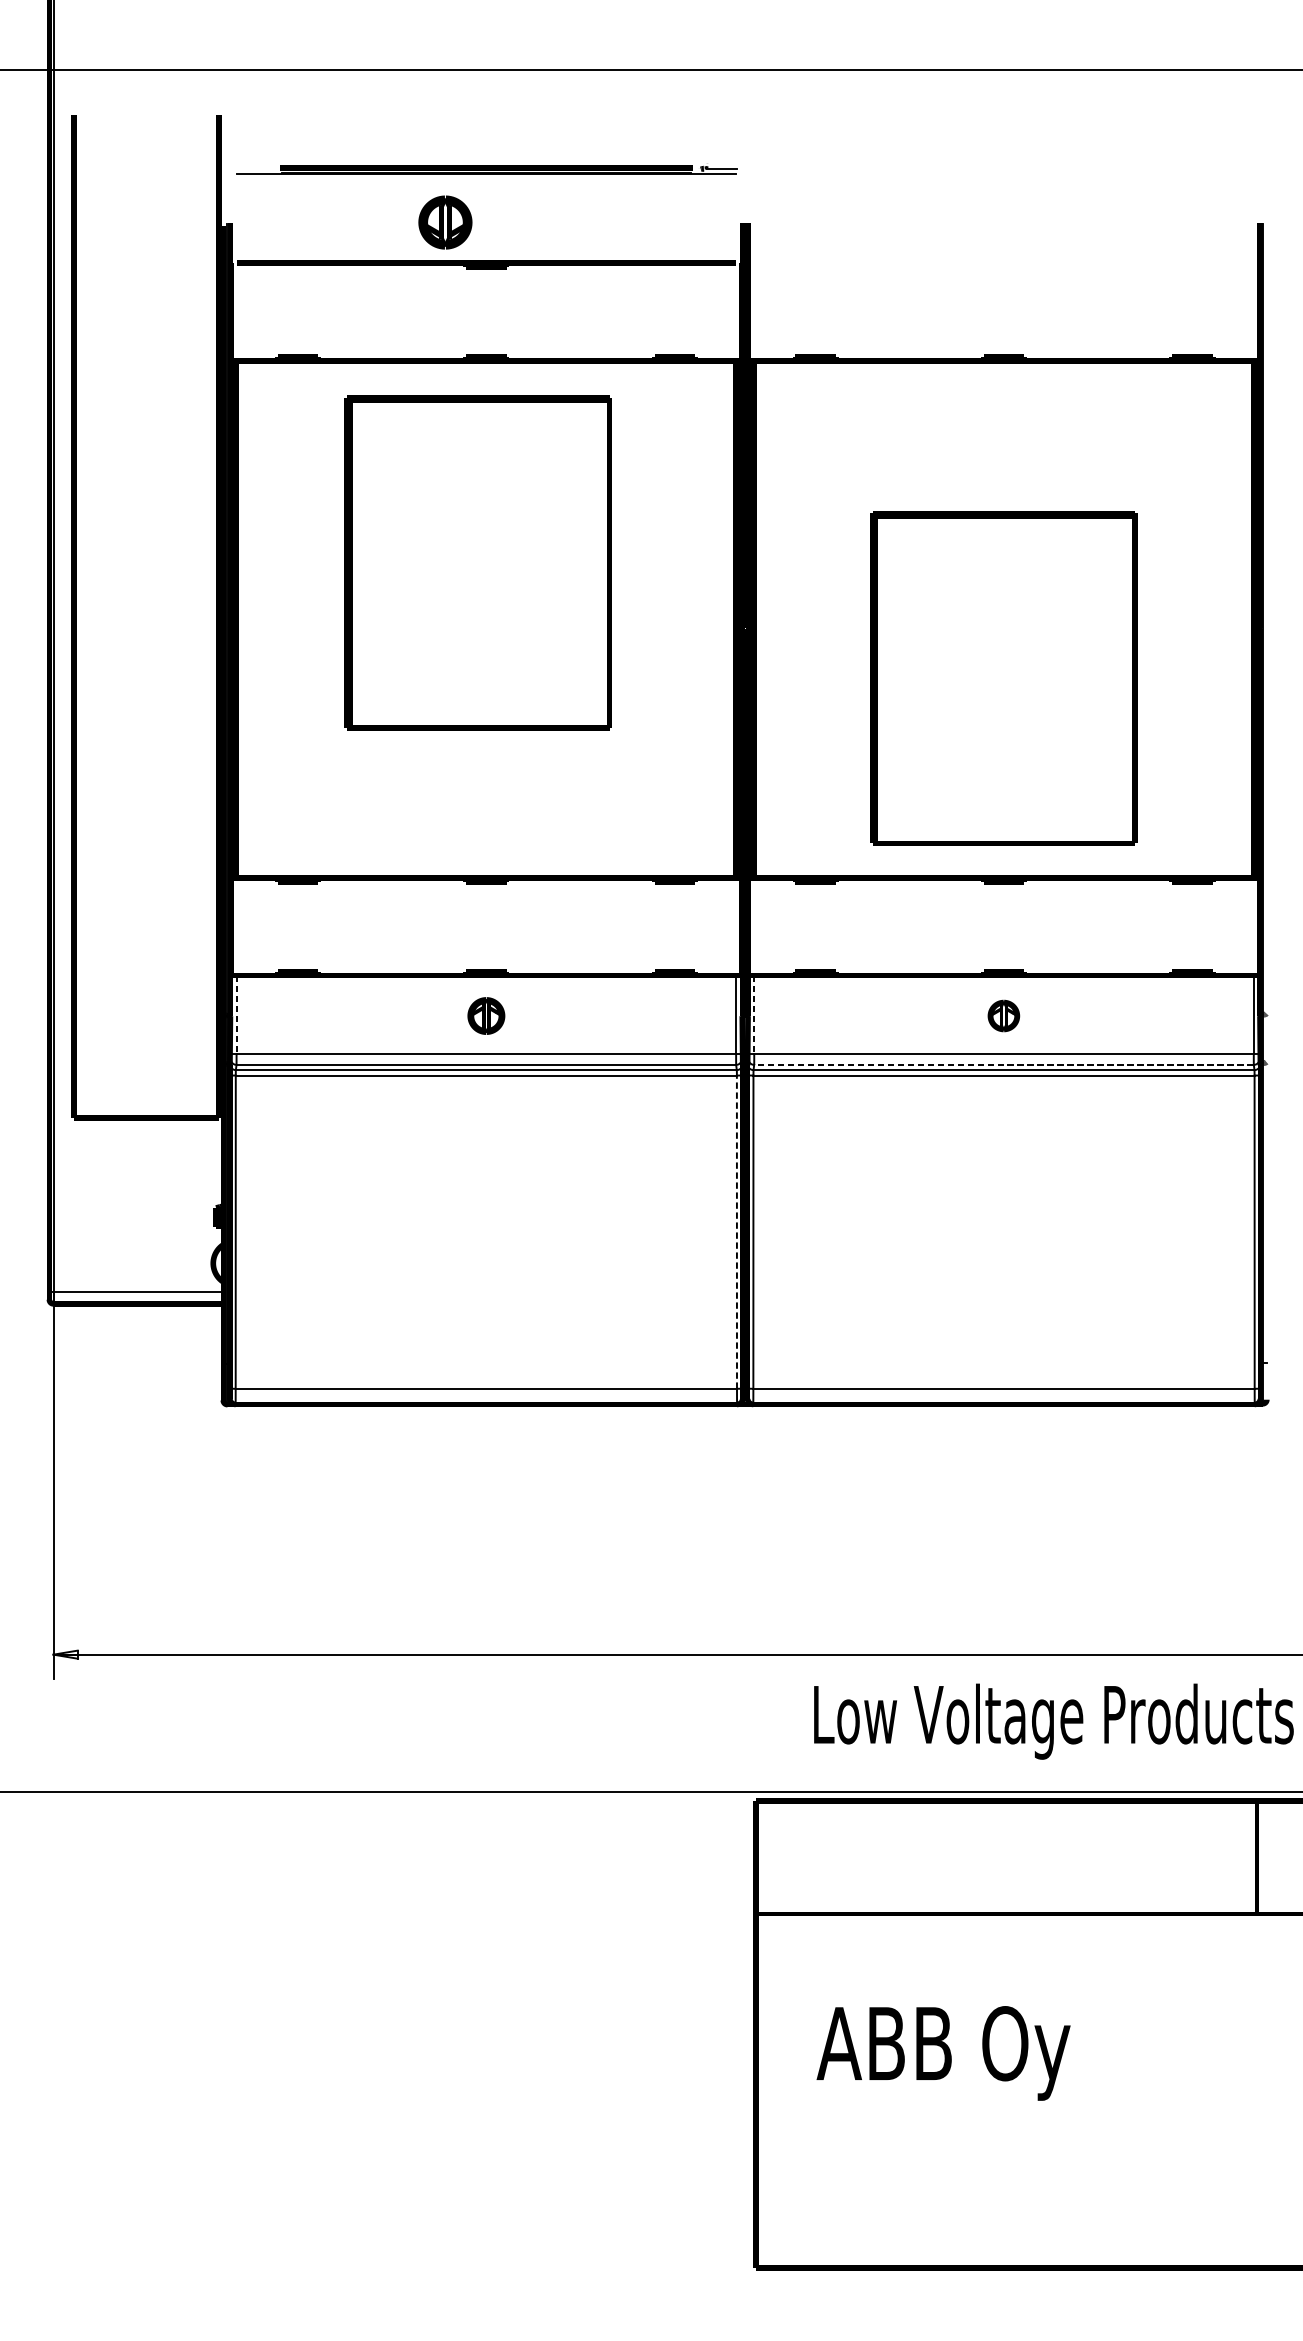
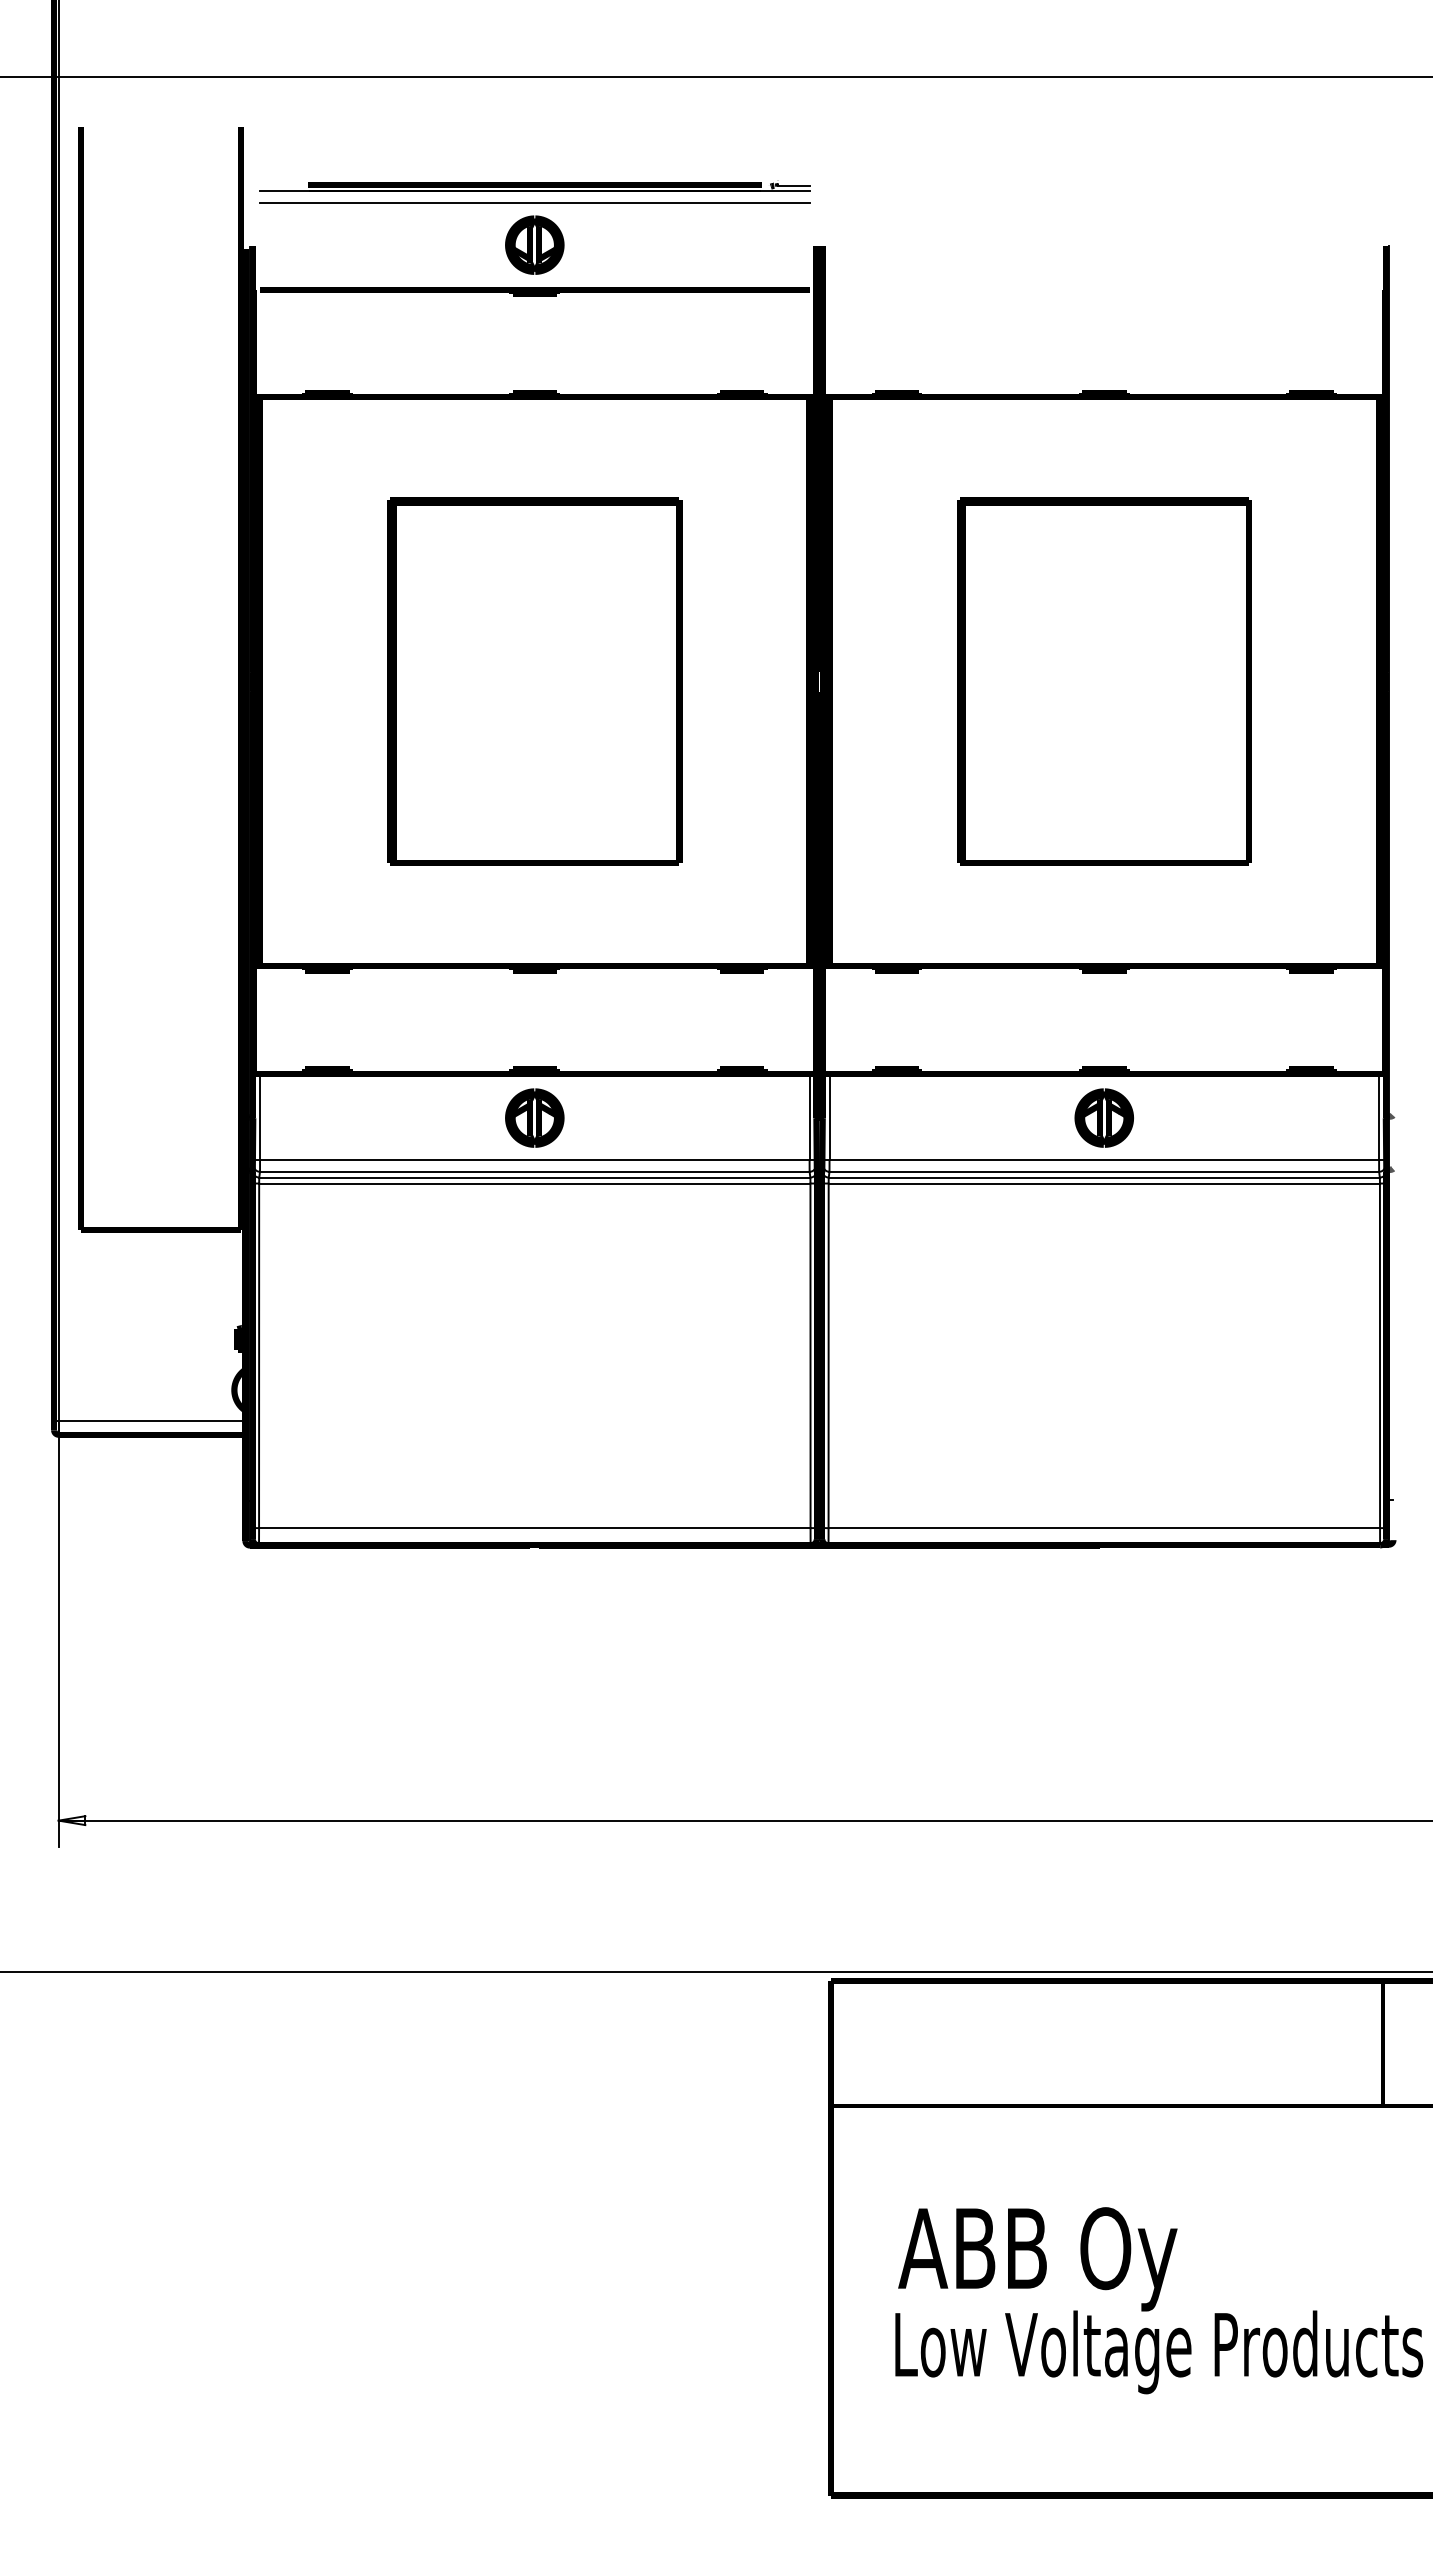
line: (486, 184) -> (534, 203), added
part: (445, 221) -> (534, 244), moved
part: (477, 562) -> (534, 681), moved
part: (1004, 678) -> (1104, 681), moved
line: (236, 1015) -> (260, 1117), dashed -> solid
part: (486, 1015) -> (534, 1117), size x1.43
line: (754, 1015) -> (829, 1117), dashed -> solid
part: (1003, 1015) -> (1103, 1117), size x1.67
line: (1004, 1064) -> (1104, 1171), dashed -> solid
line: (736, 1231) -> (810, 1355), dashed -> solid
text: (1054, 1721) -> (1159, 2352), moved

